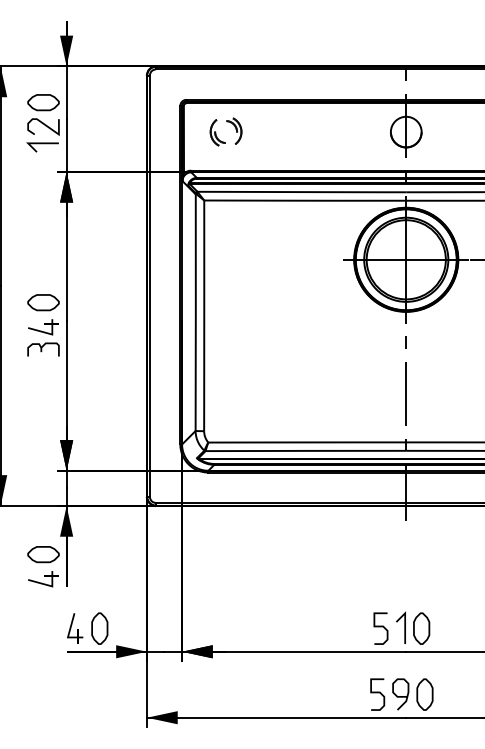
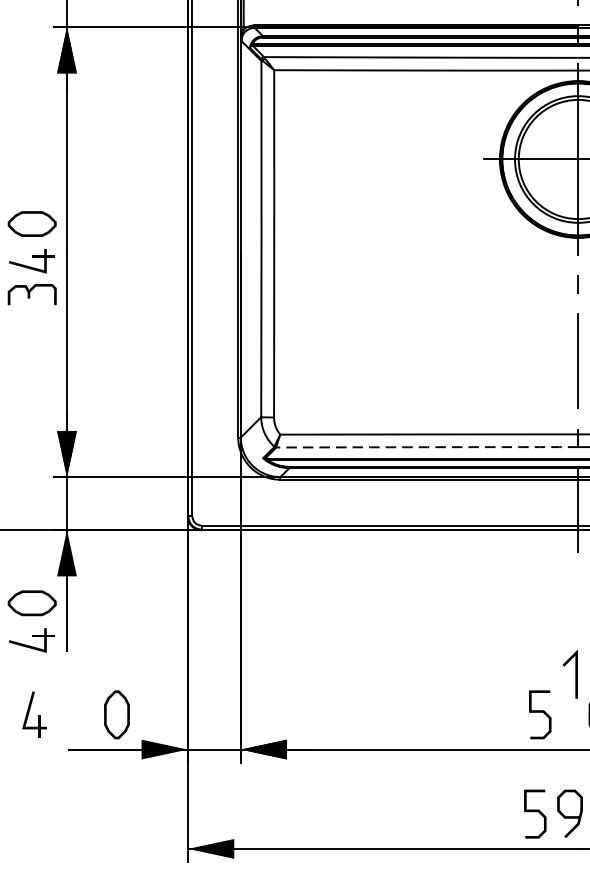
arc: (305, 450) -> (426, 446), solid -> dashed
line: (404, 627) -> (575, 673), moved
part: (75, 628) -> (35, 714), moved

